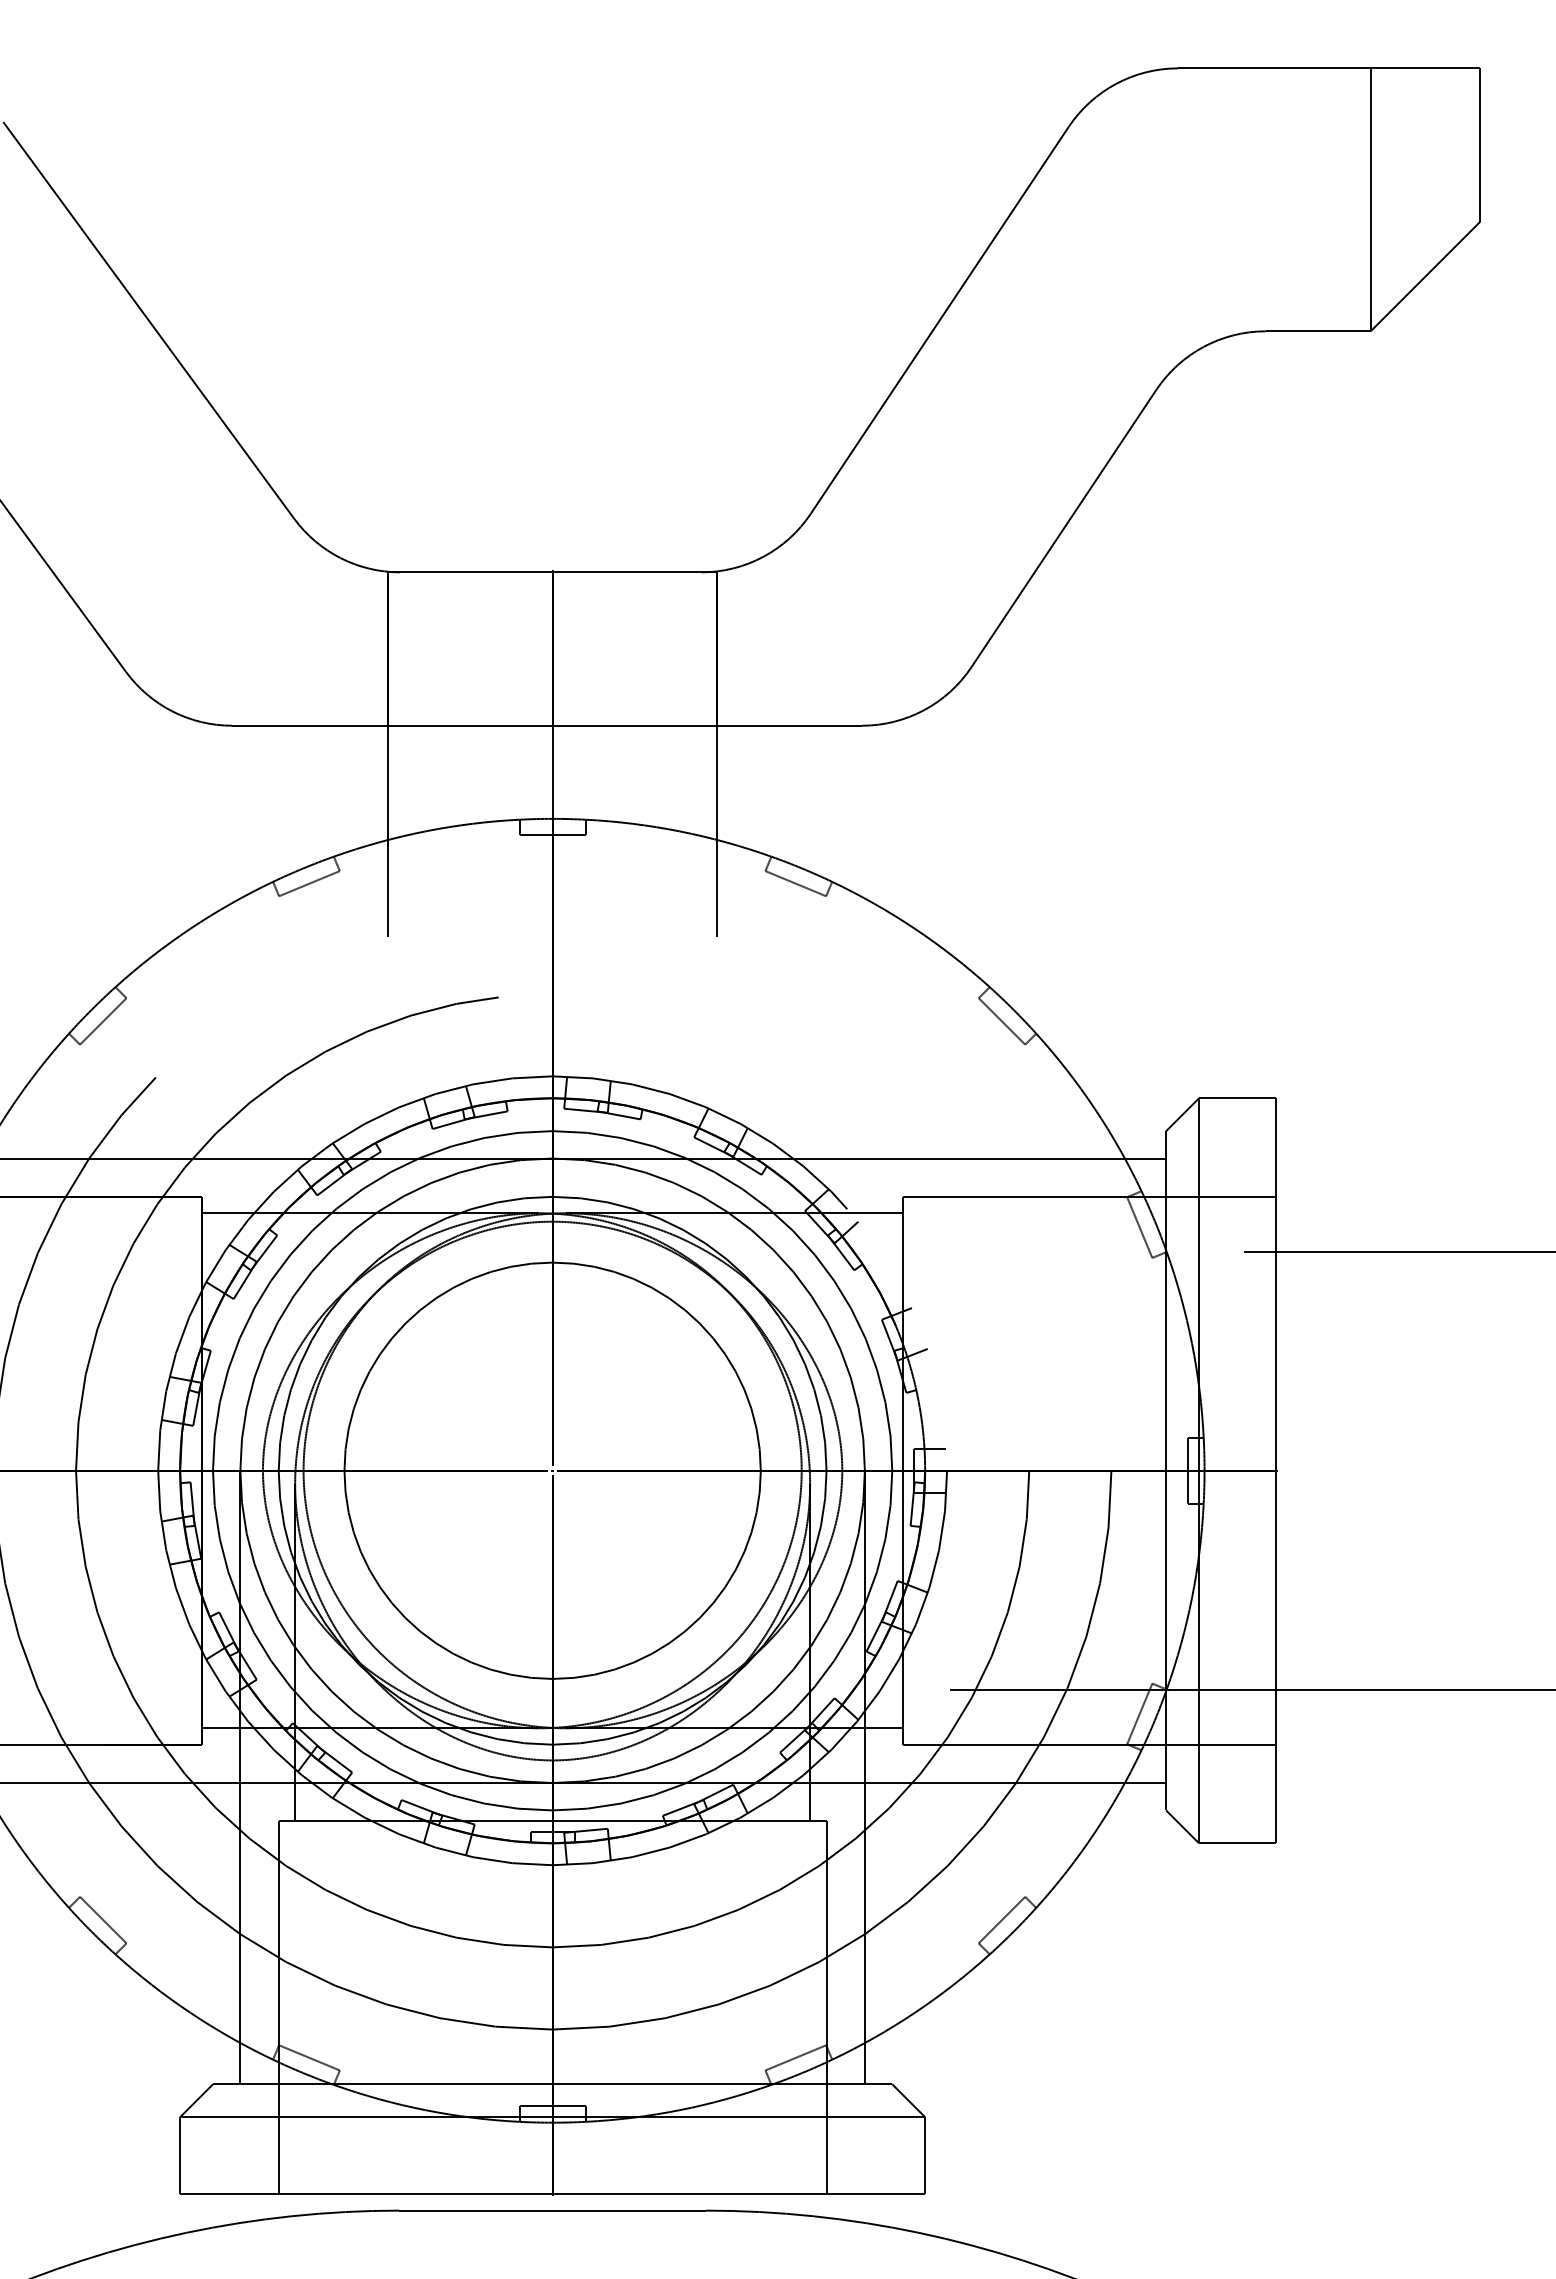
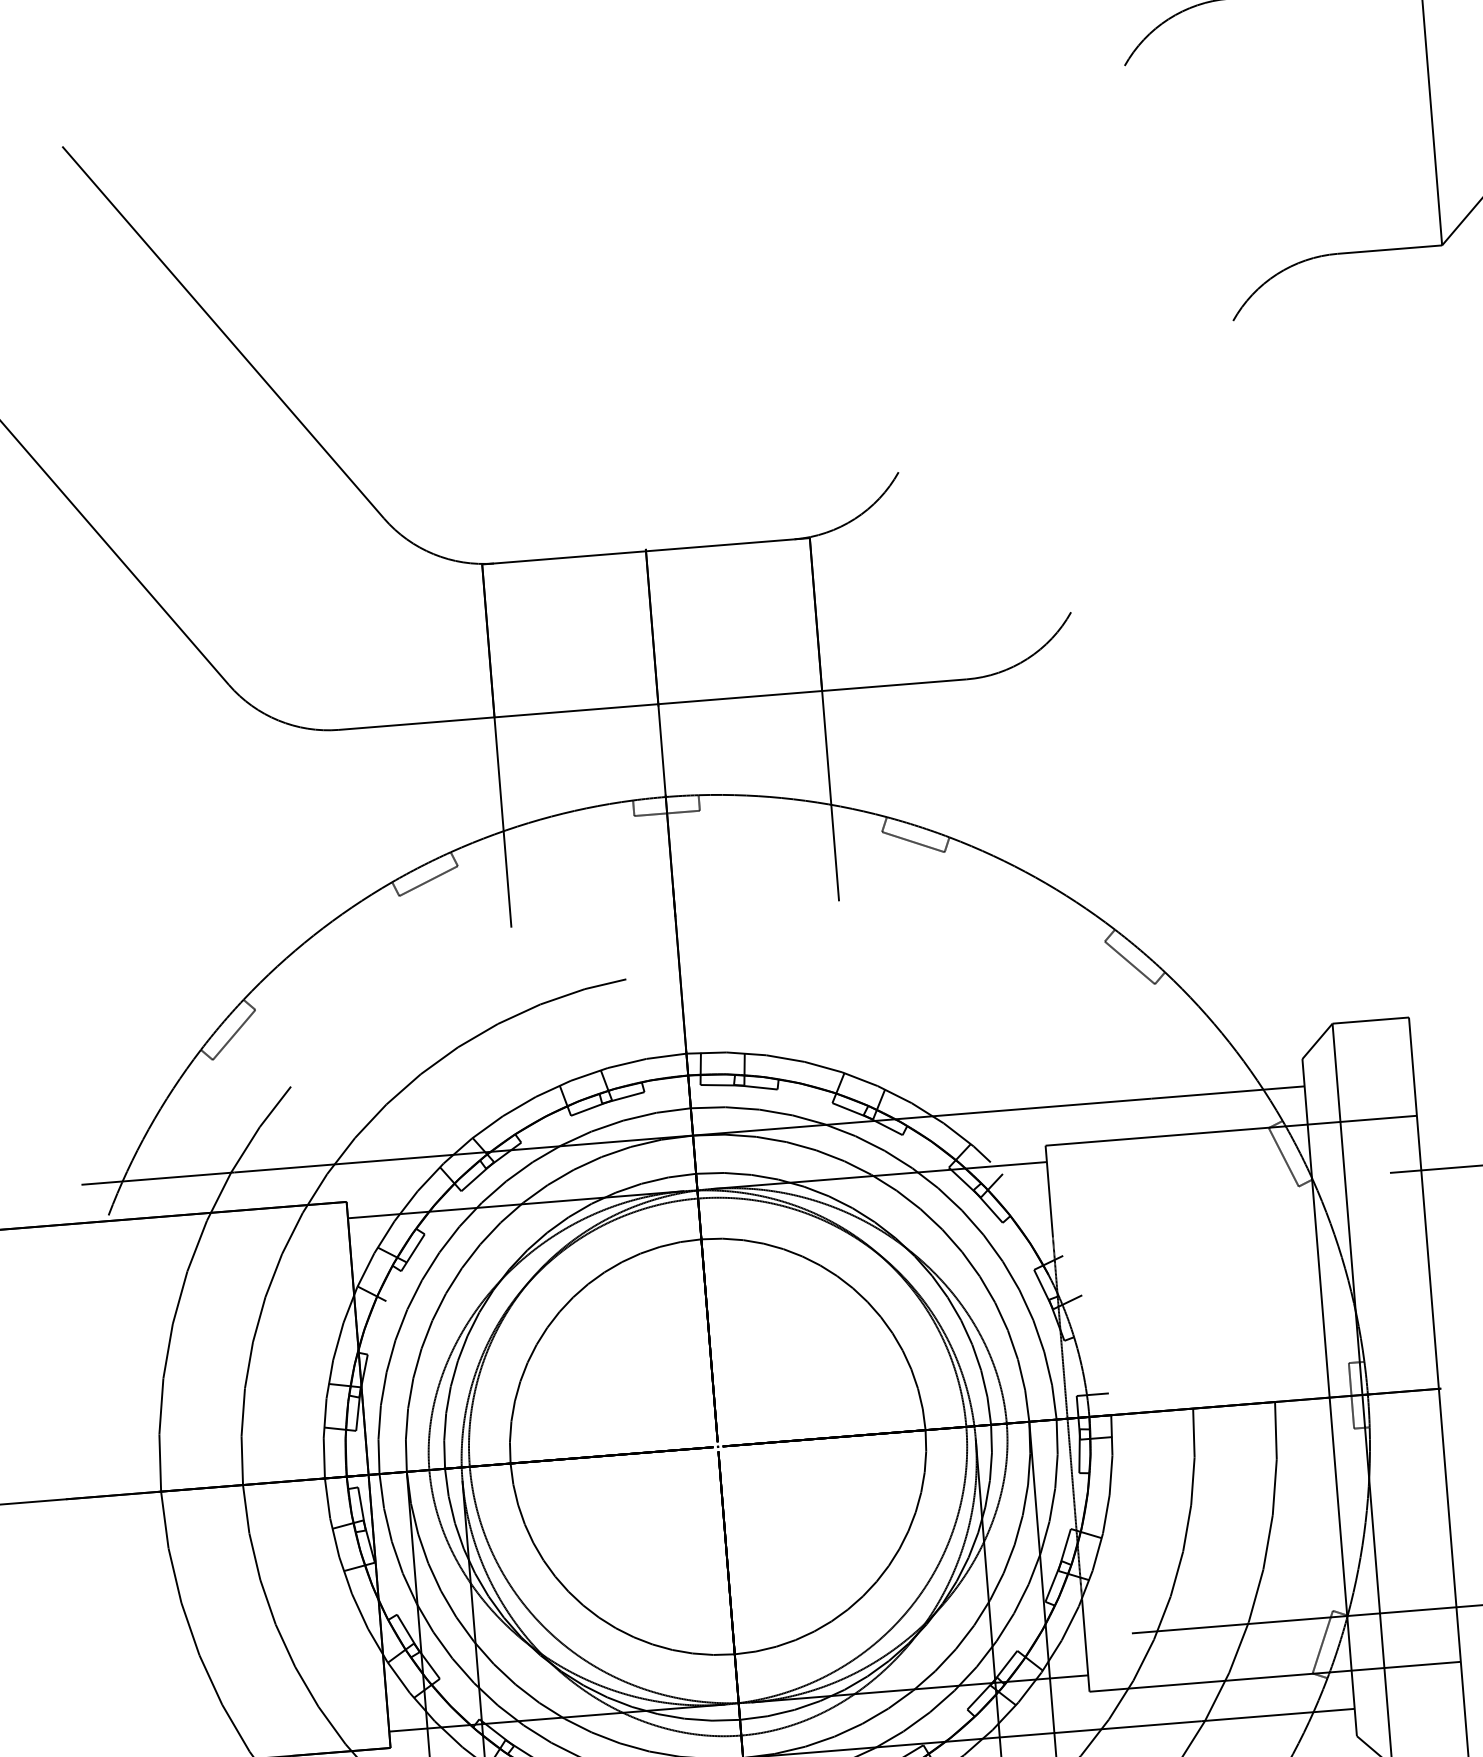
line: (939, 319) -> (1011, 268), removed
line: (1063, 528) -> (1151, 466), removed
line: (244, 1280) -> (395, 1281), removed

